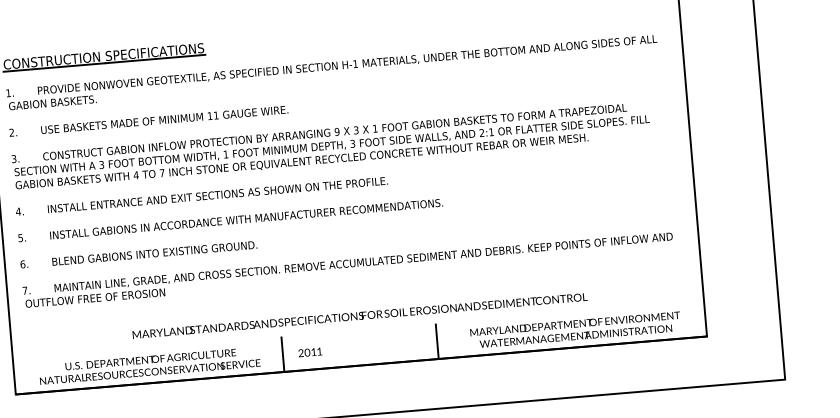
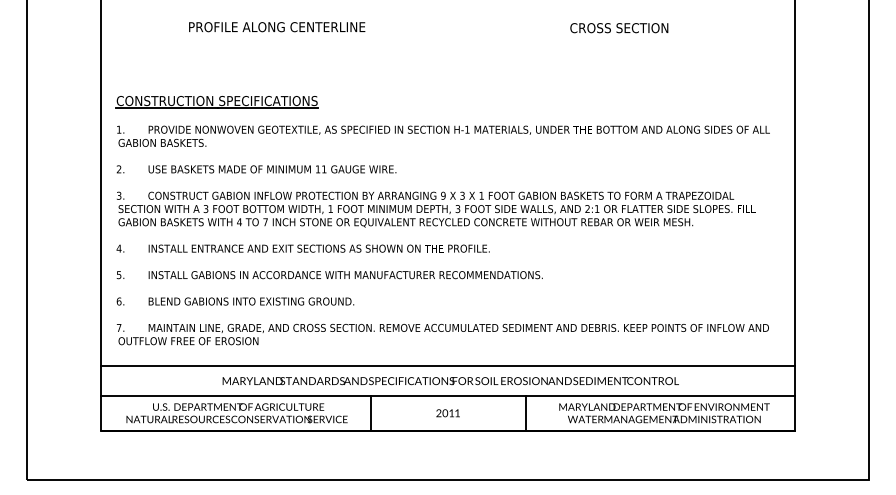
line: (355, 301) -> (447, 366), added
line: (357, 330) -> (447, 395), added
text: (309, 352) -> (447, 413), moved

